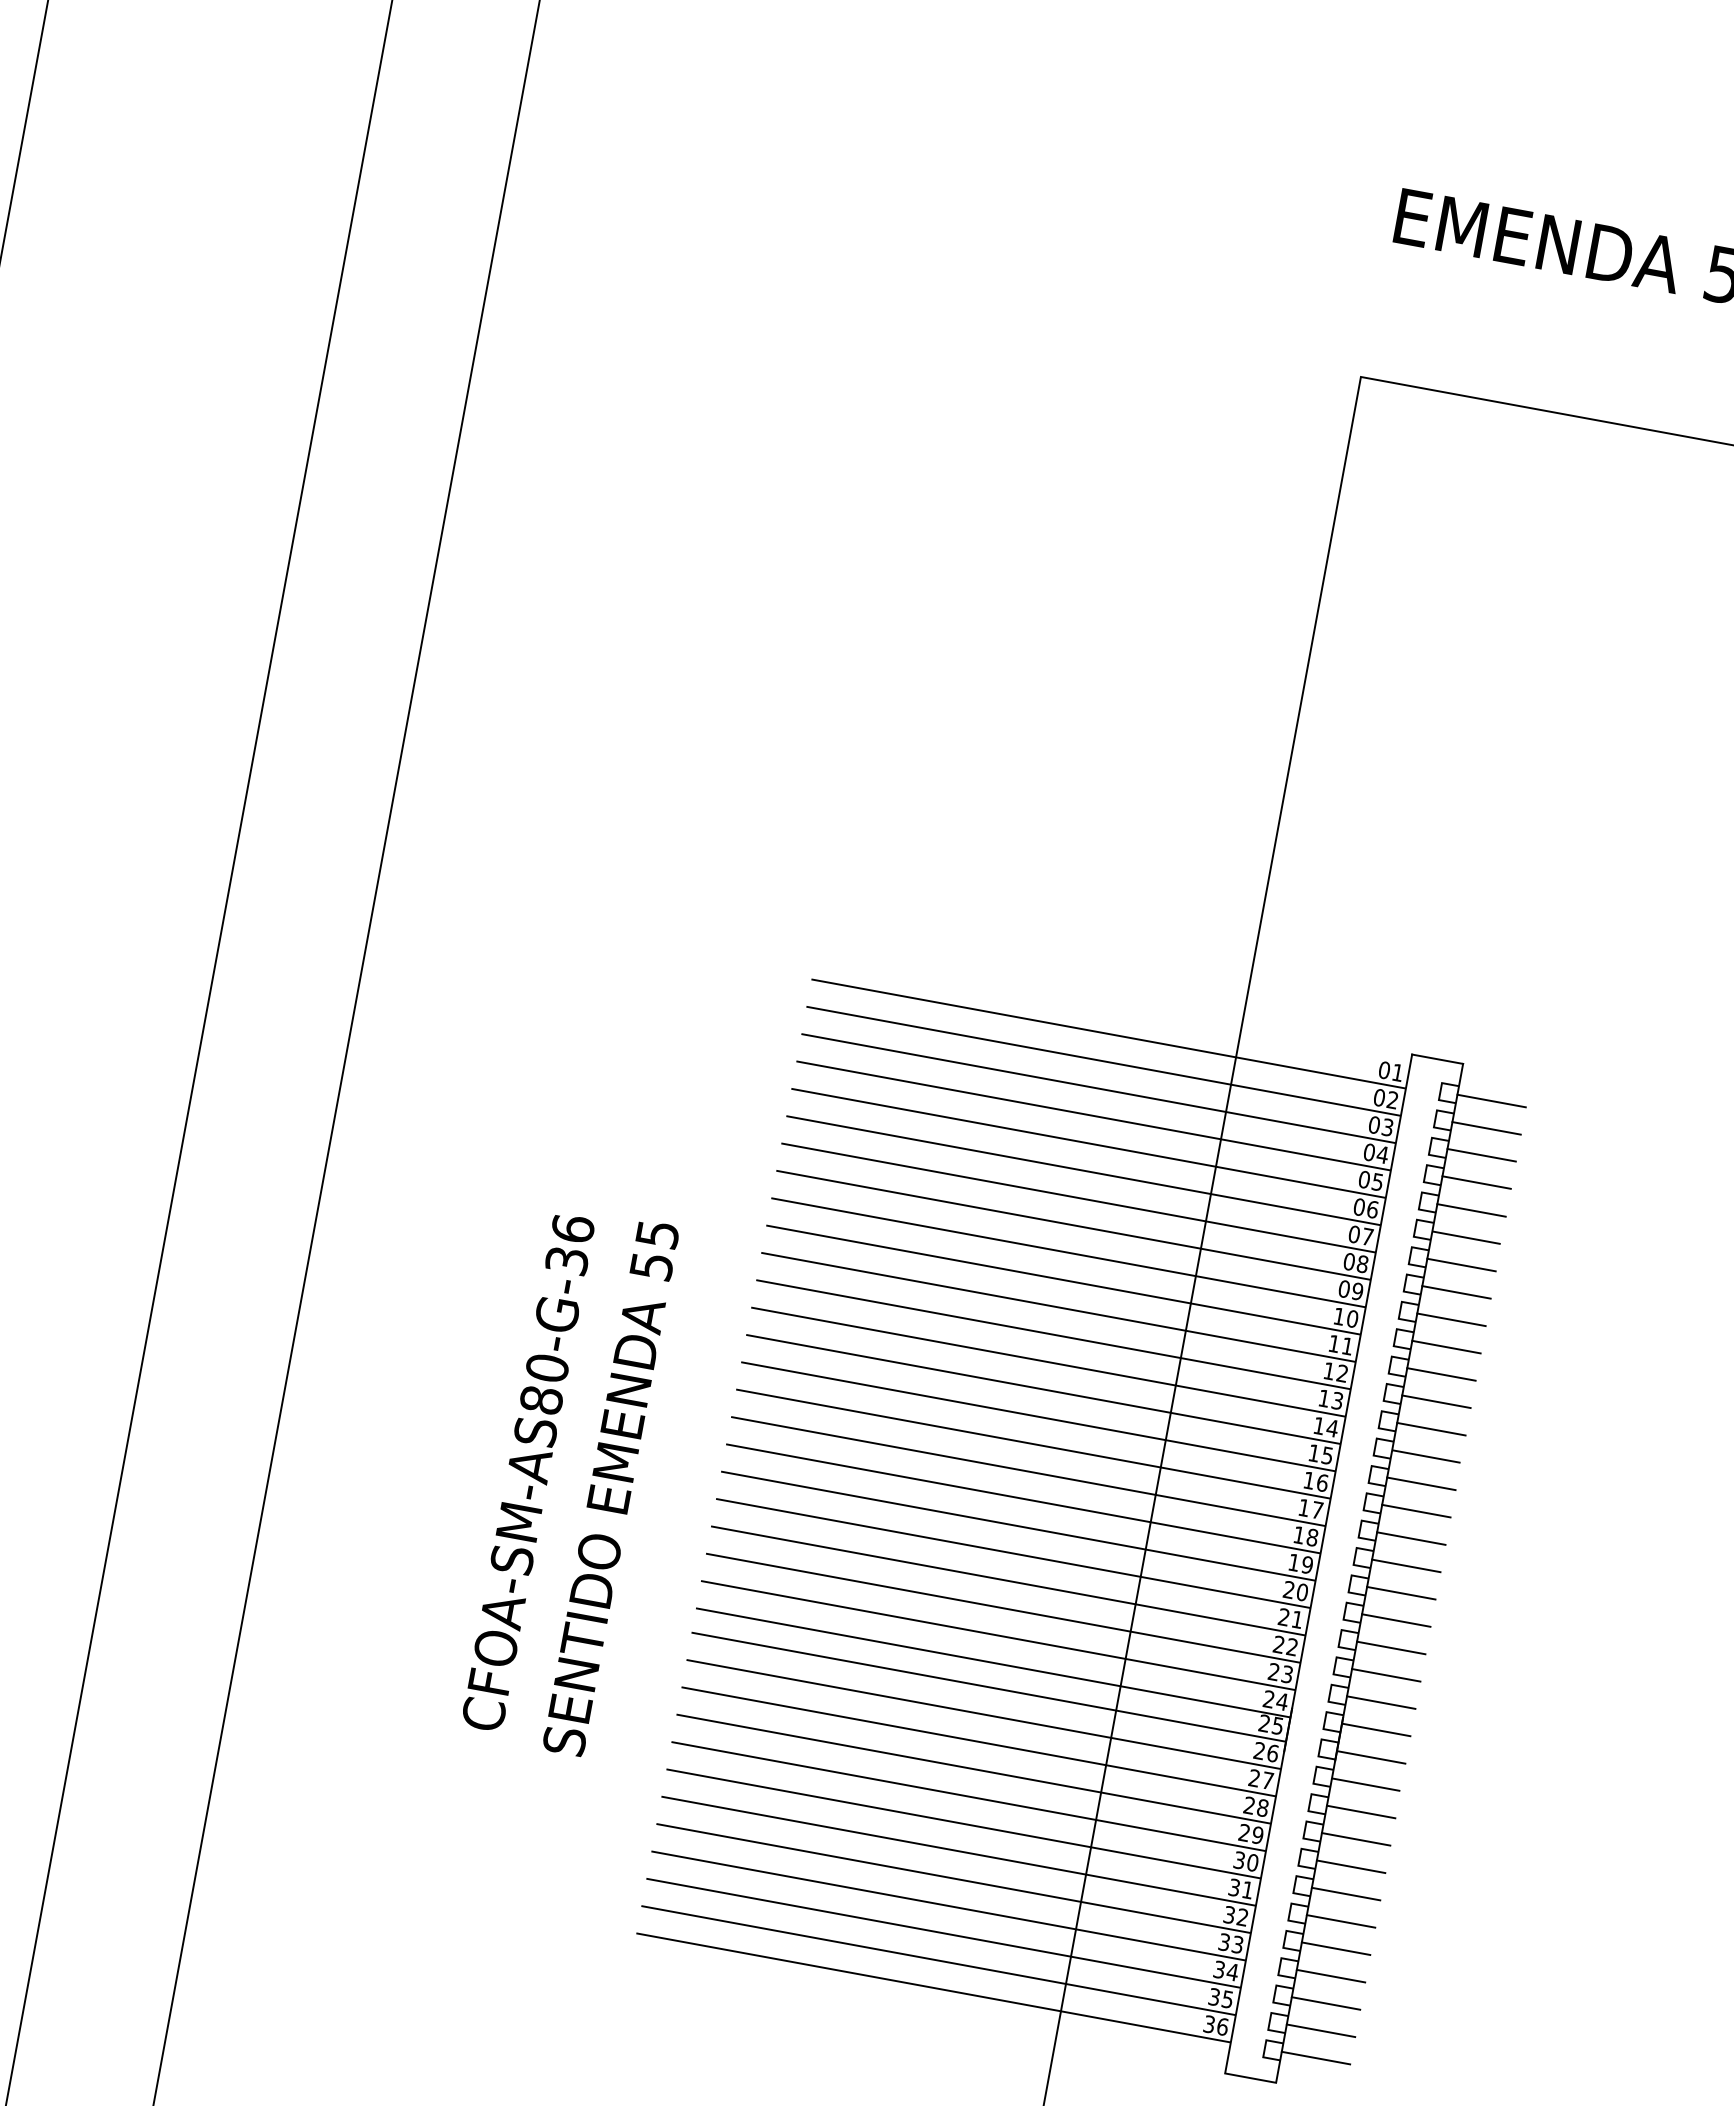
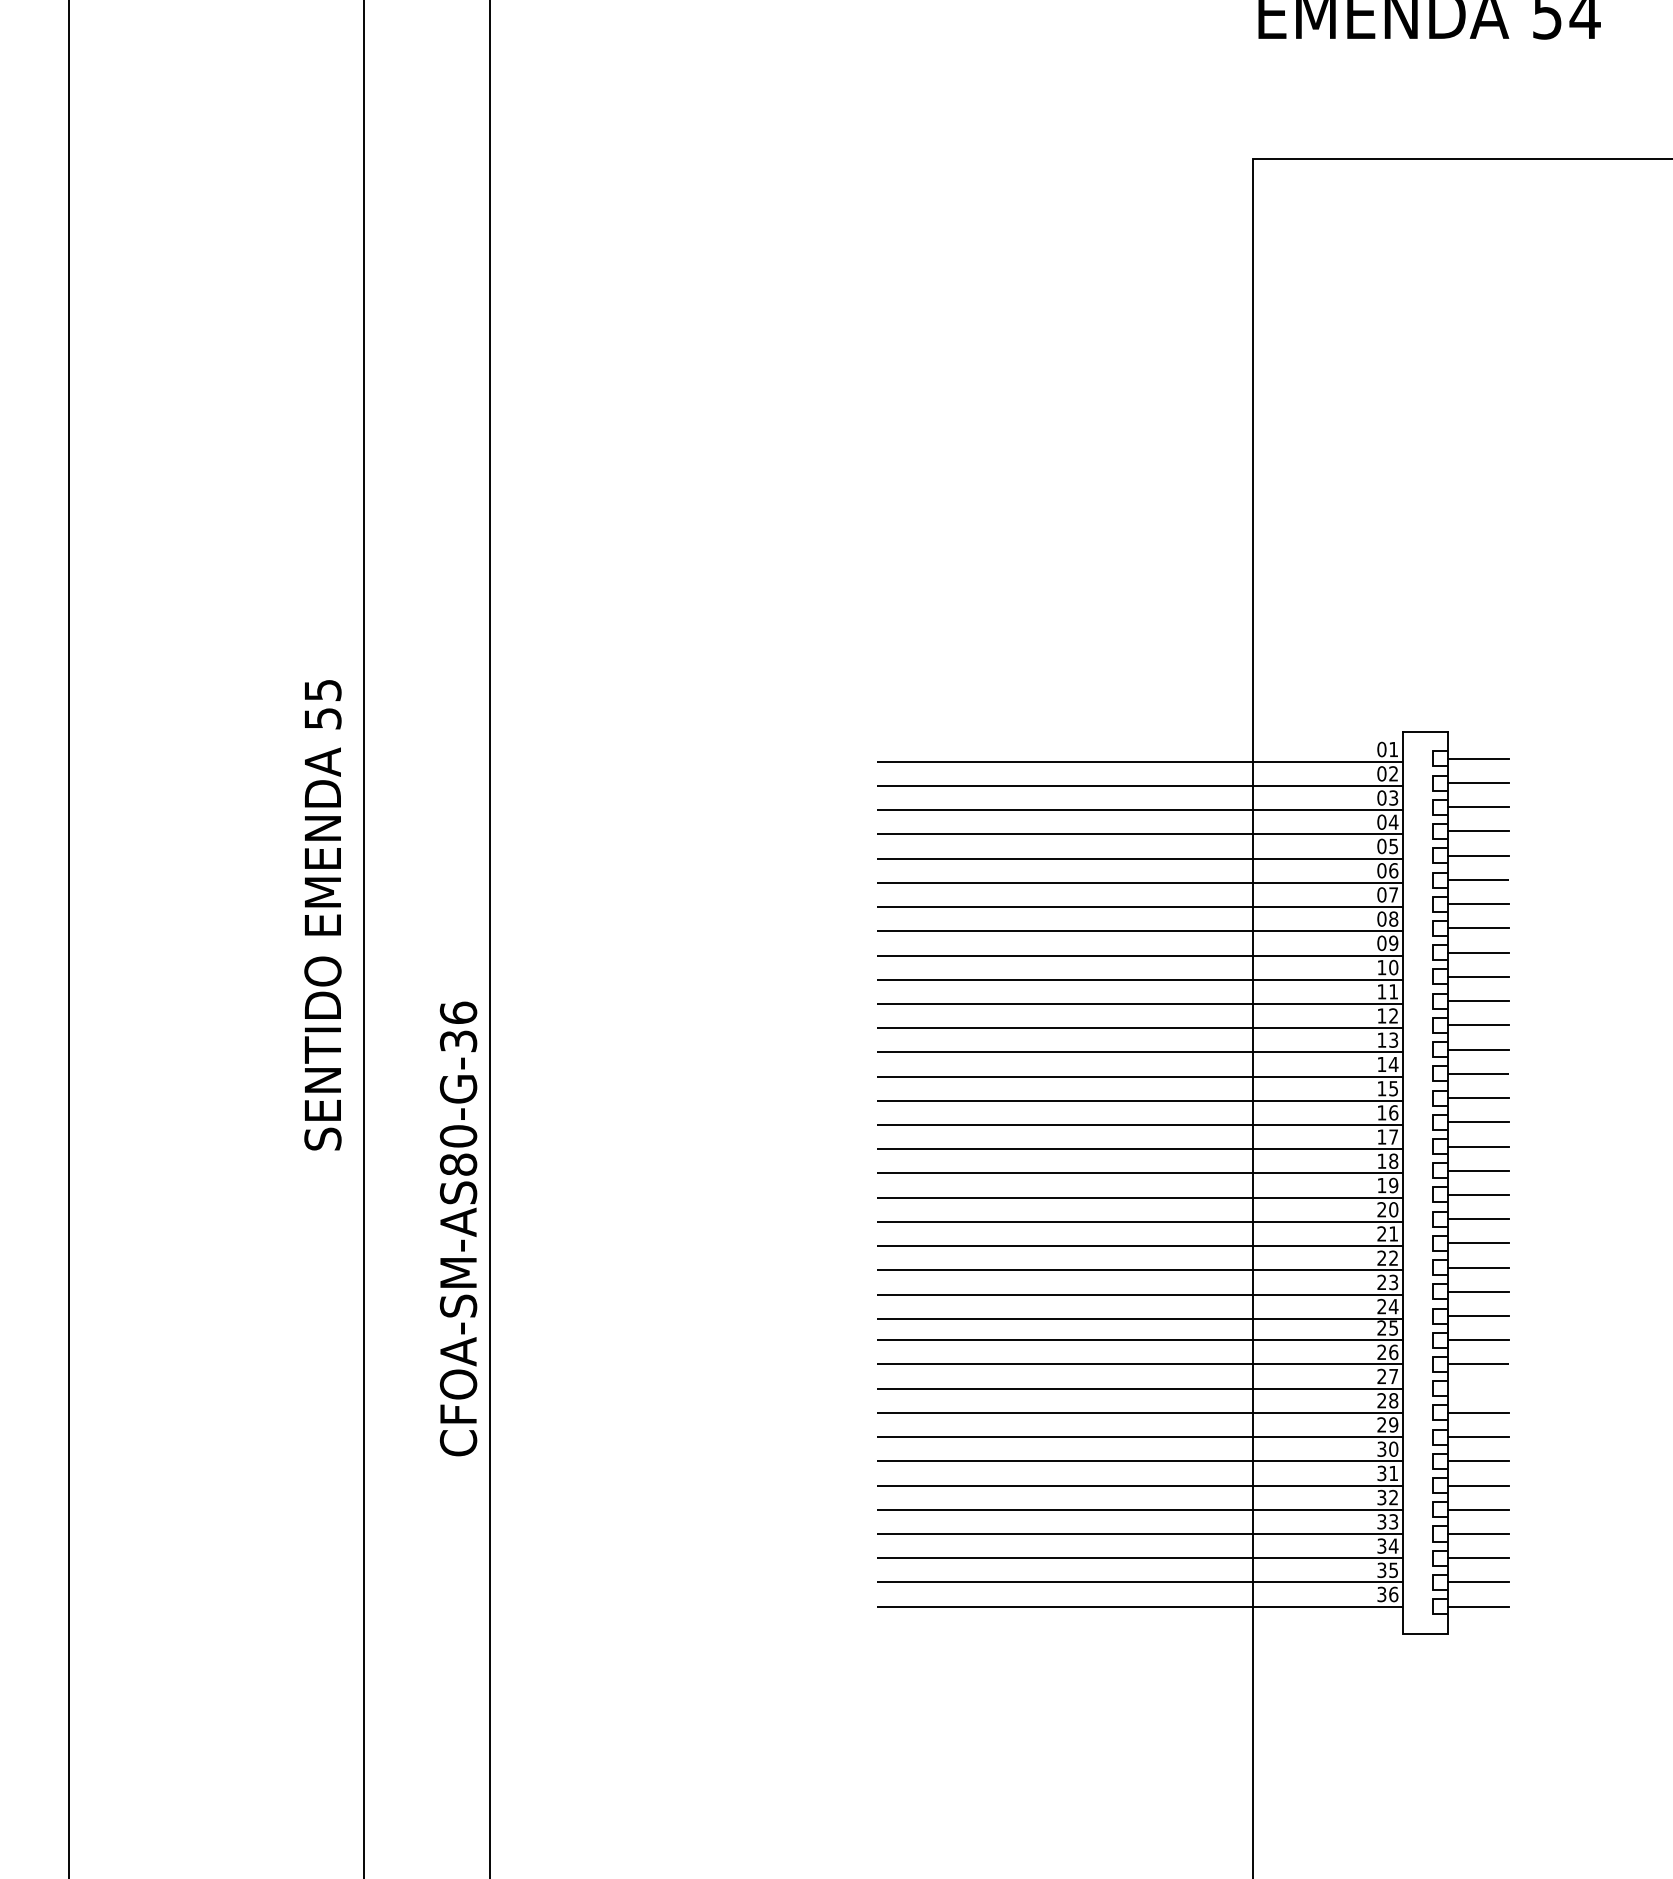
text: (528, 1472) -> (458, 1228), moved
text: (610, 1488) -> (322, 915), moved
line: (1361, 1811) -> (1478, 1388), removed

